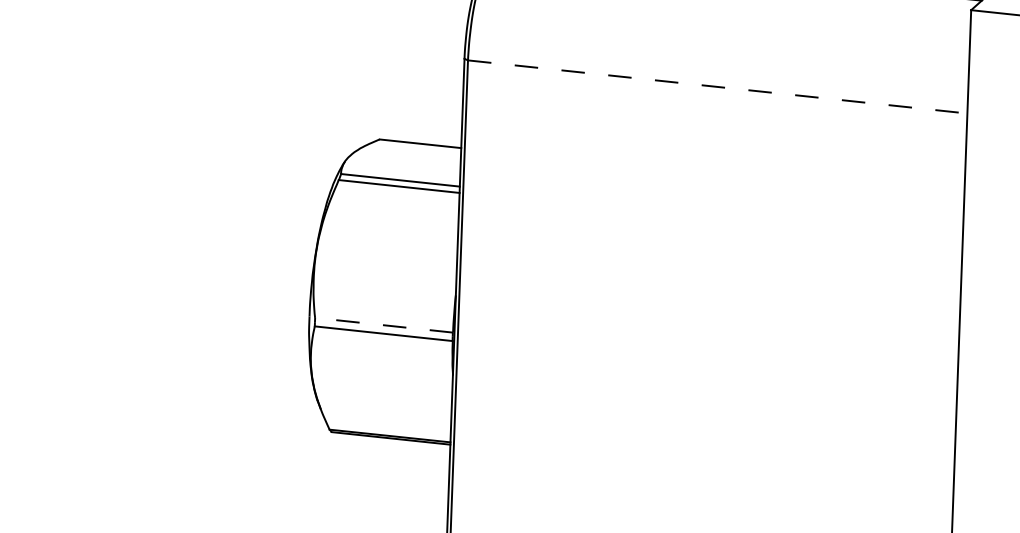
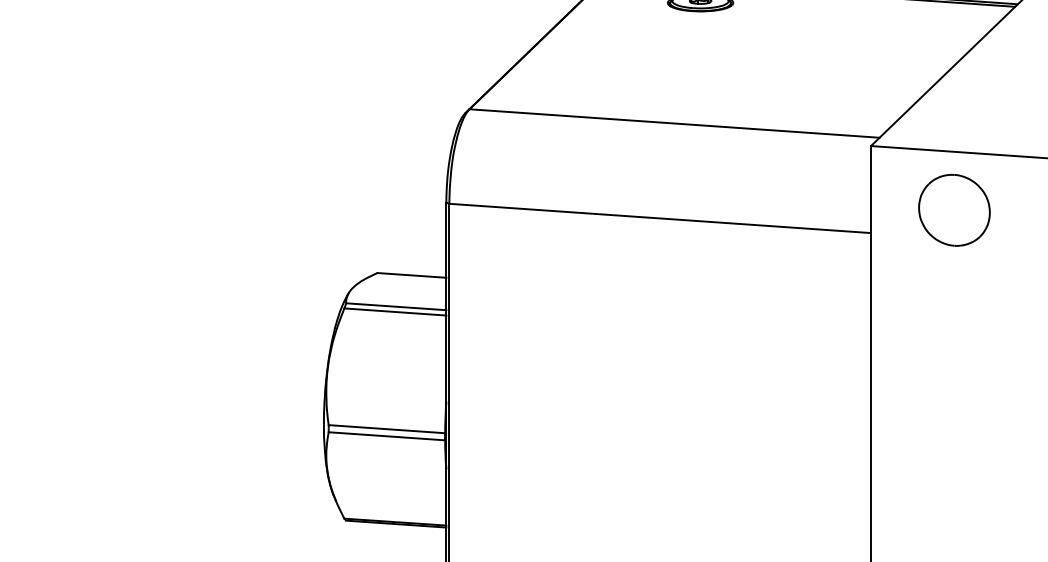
line: (718, 87) -> (660, 218), dashed -> solid
line: (383, 325) -> (386, 429), dashed -> solid

